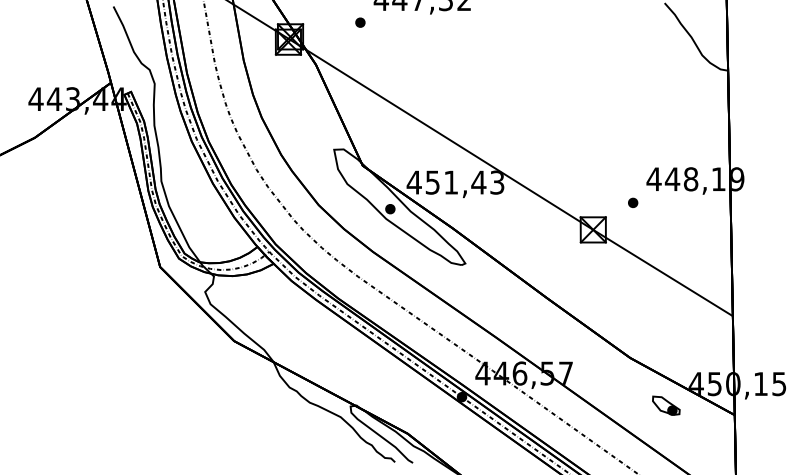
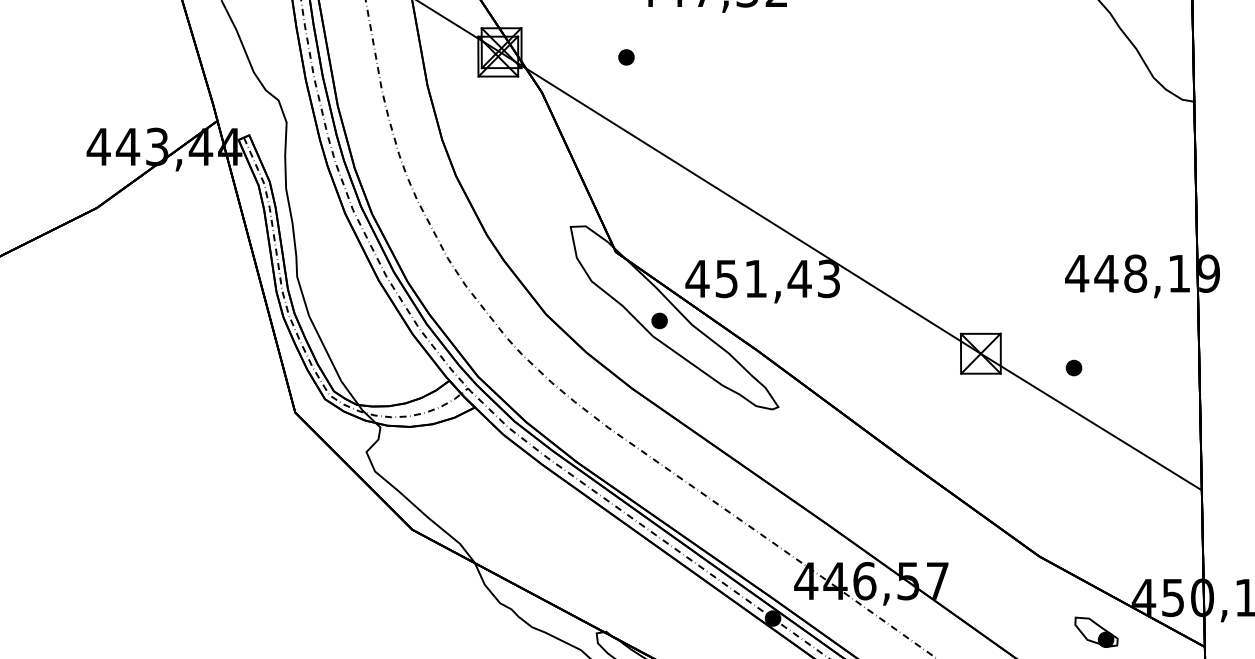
part: (360, 22) -> (626, 57), moved
part: (633, 202) -> (1074, 367), moved

